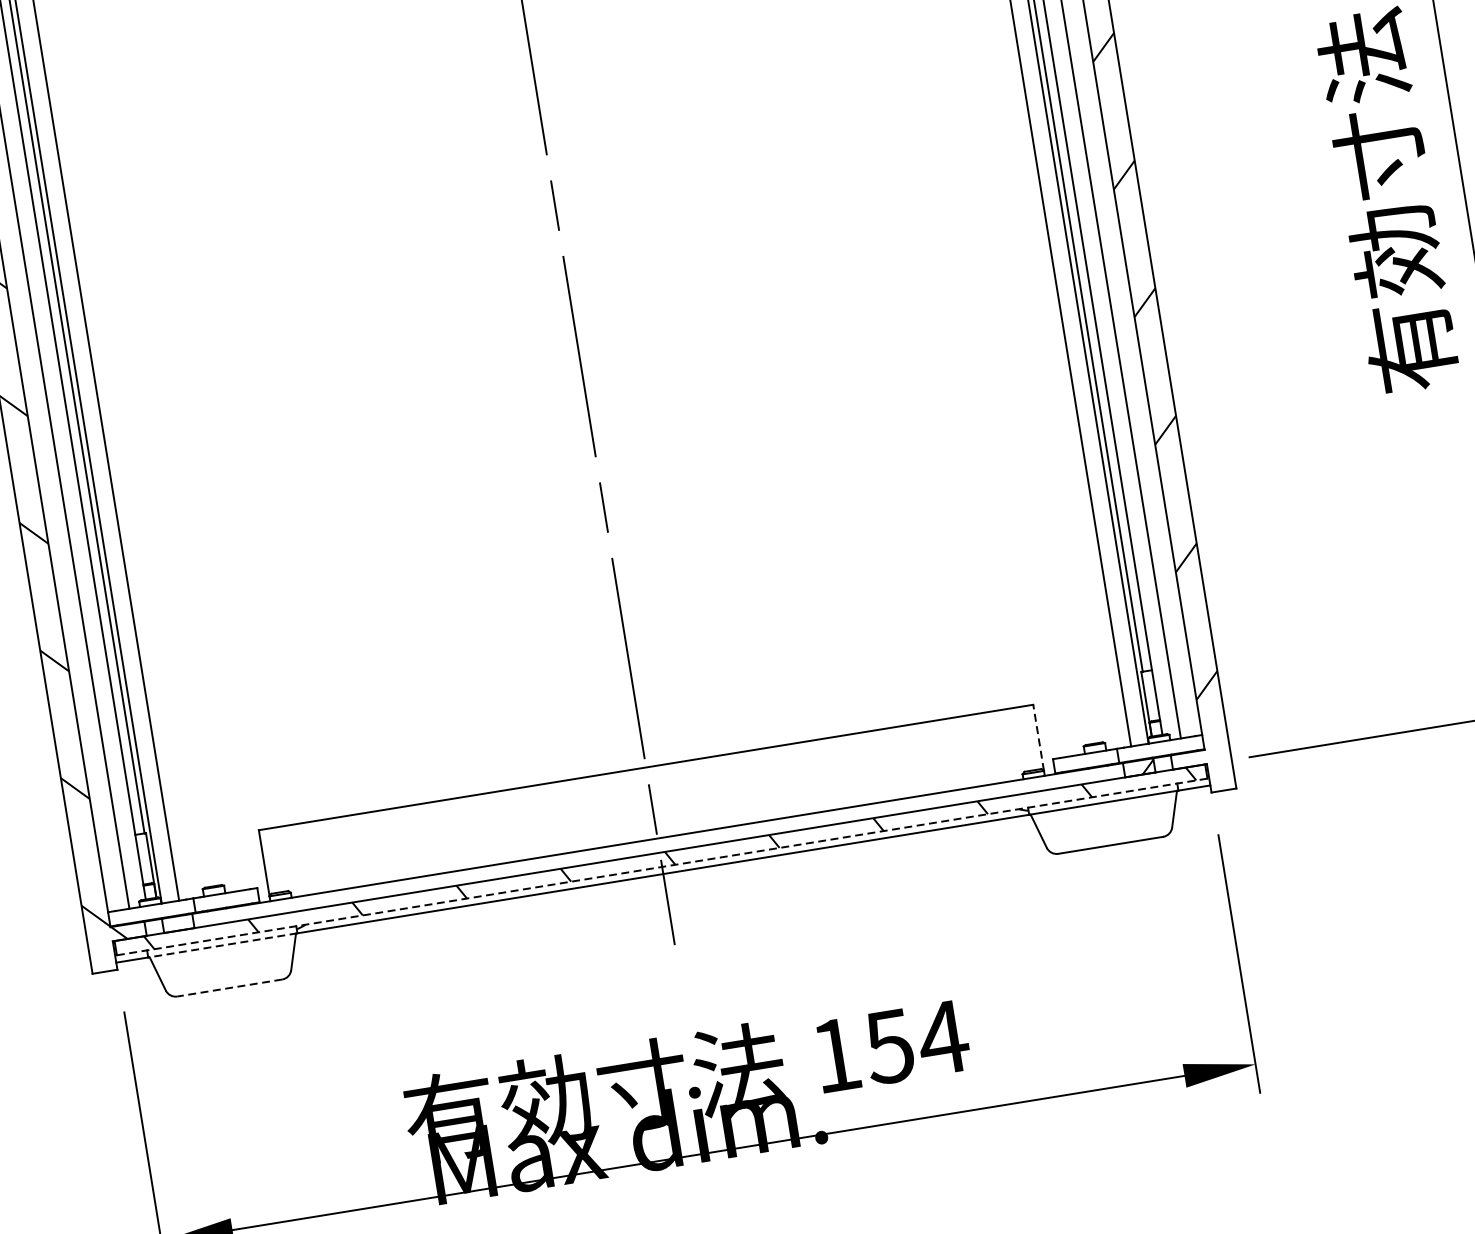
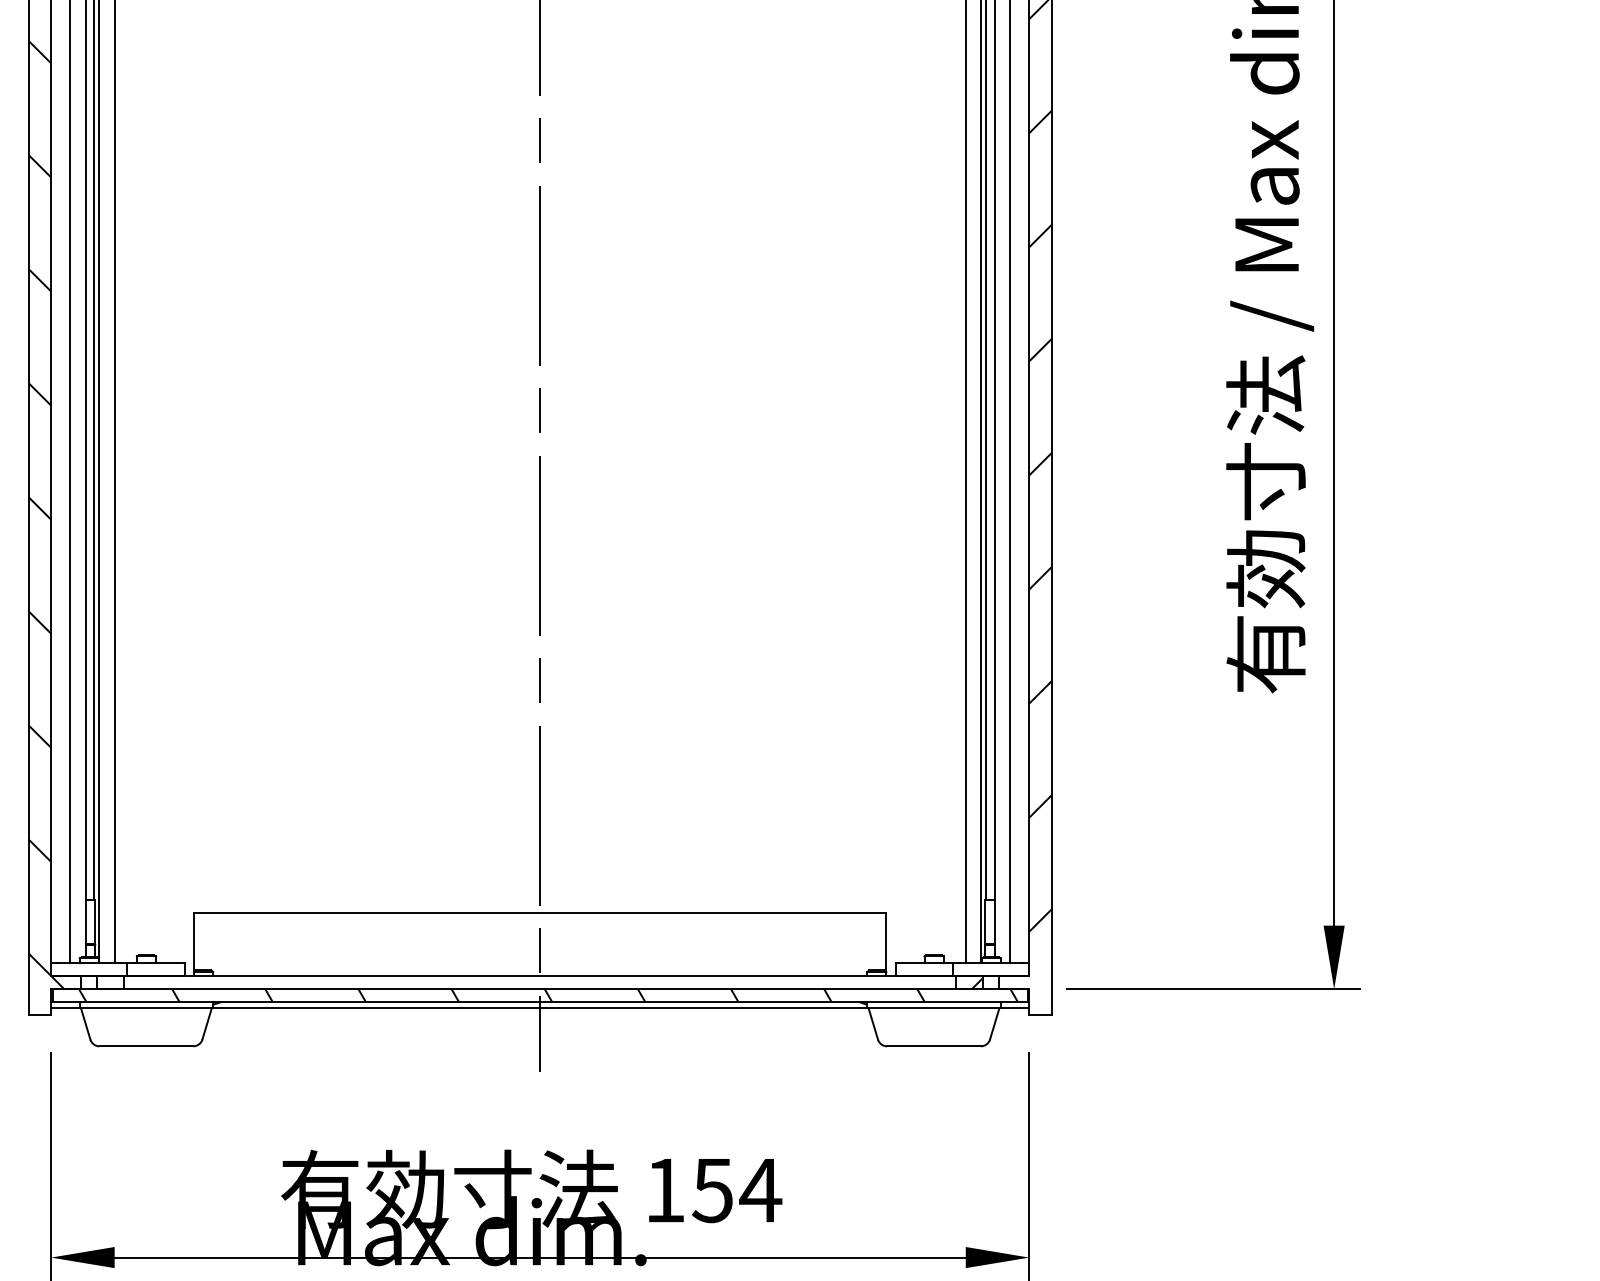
line: (1038, 737) -> (886, 942), dashed -> solid
line: (662, 866) -> (540, 1001), dashed -> solid
line: (223, 945) -> (146, 1008), dashed -> solid
line: (229, 988) -> (146, 1046), dashed -> solid

